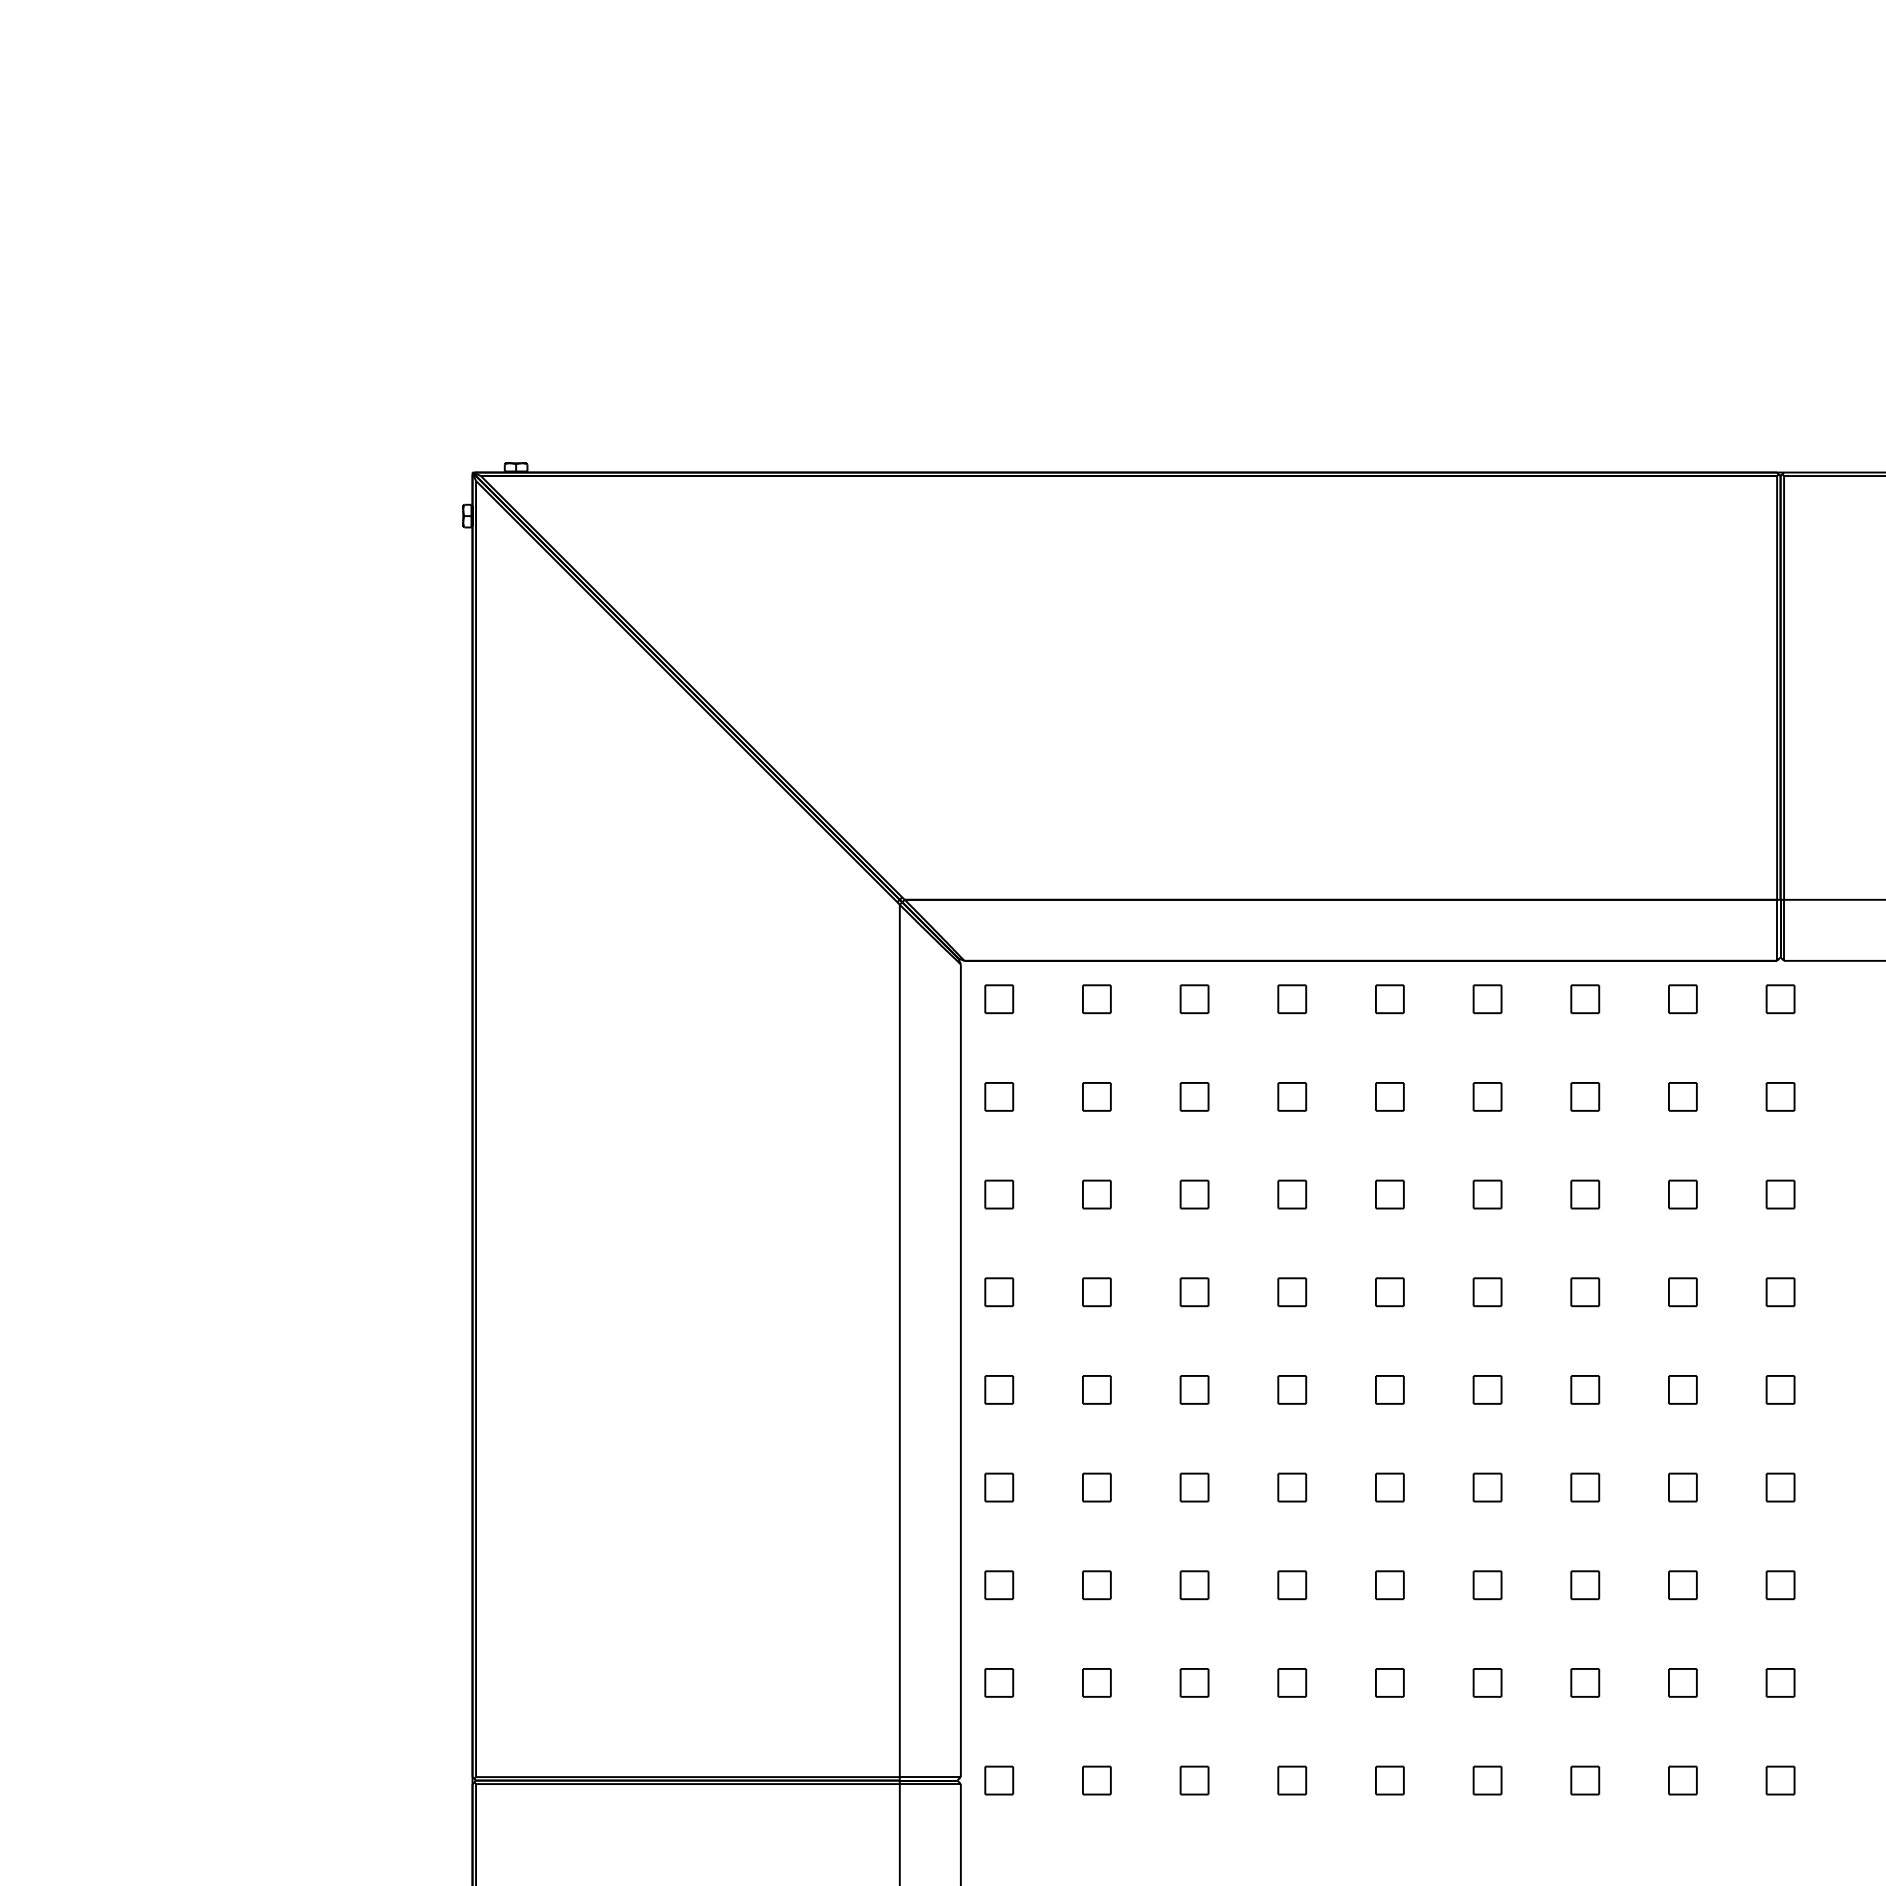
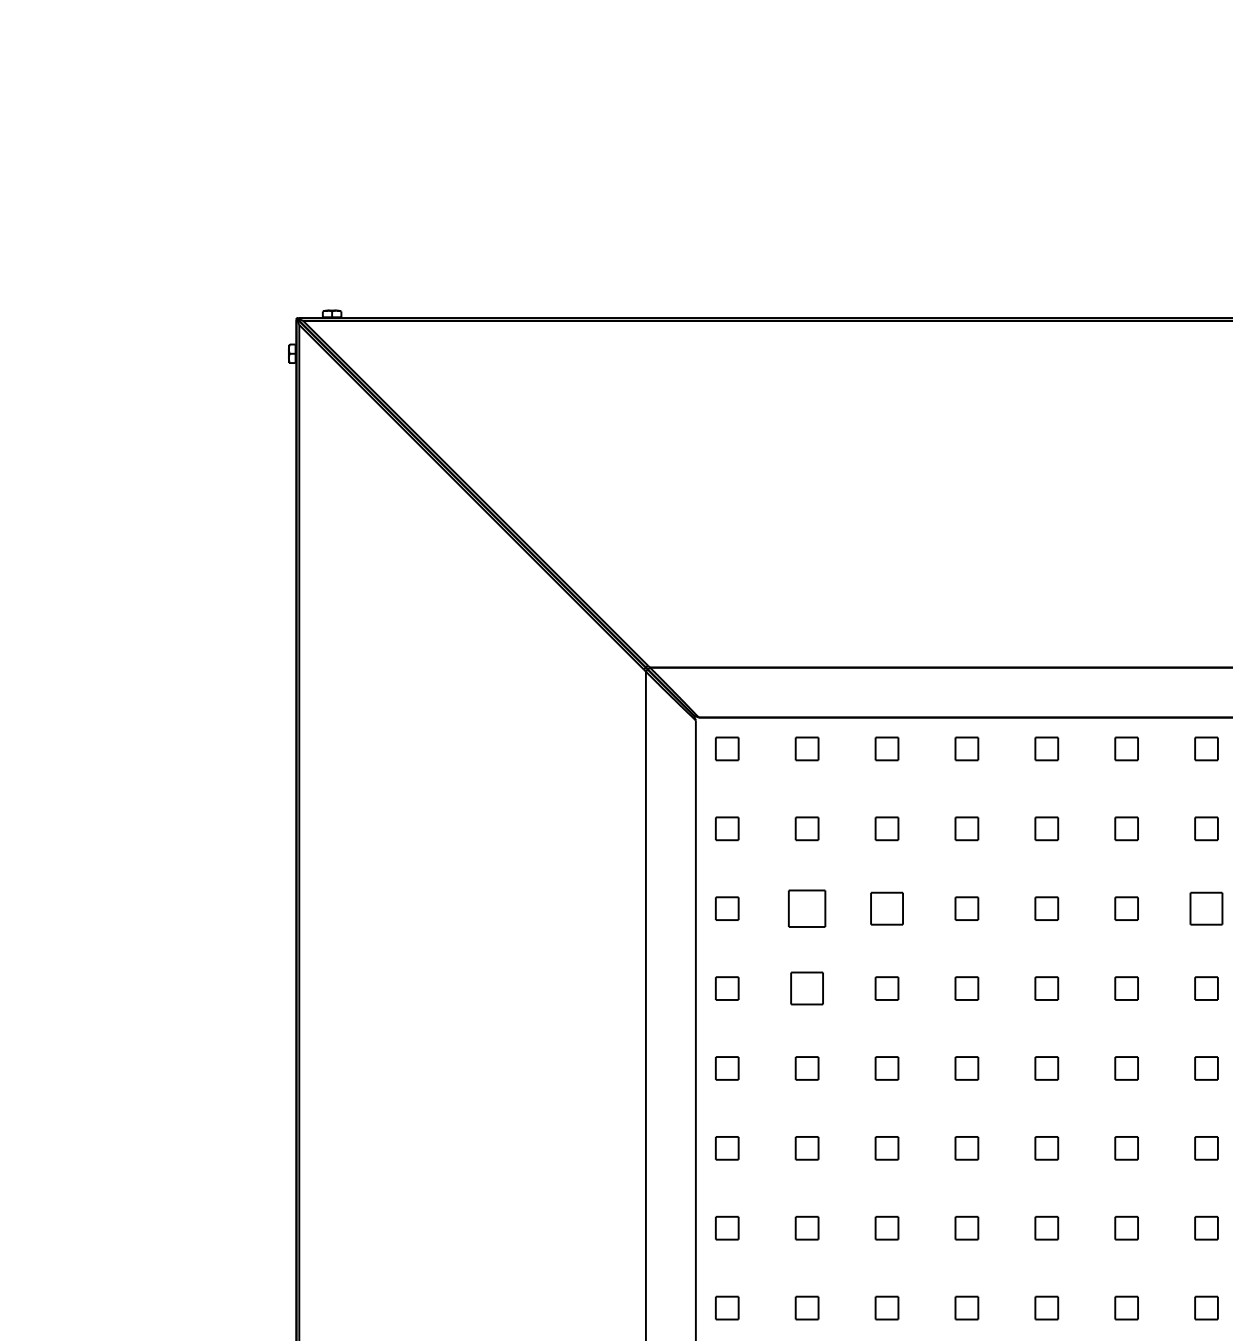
part: (1096, 1194) -> (806, 908), size x1.6
part: (1194, 1194) -> (886, 908), size x1.4
part: (1585, 1194) -> (1206, 908), size x1.4
part: (1096, 1292) -> (806, 988), size x1.4

